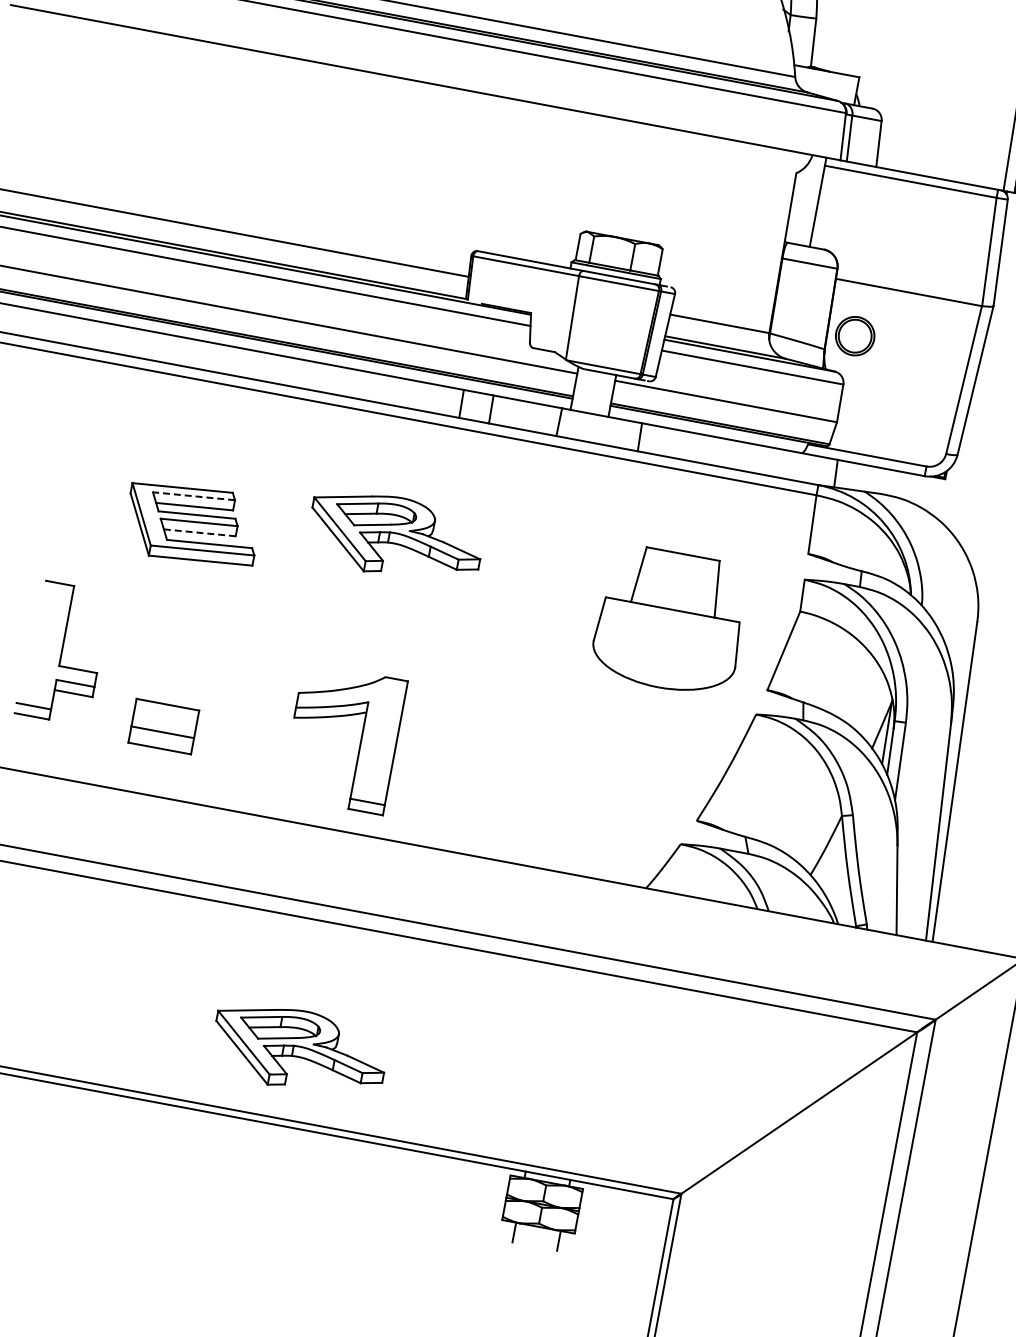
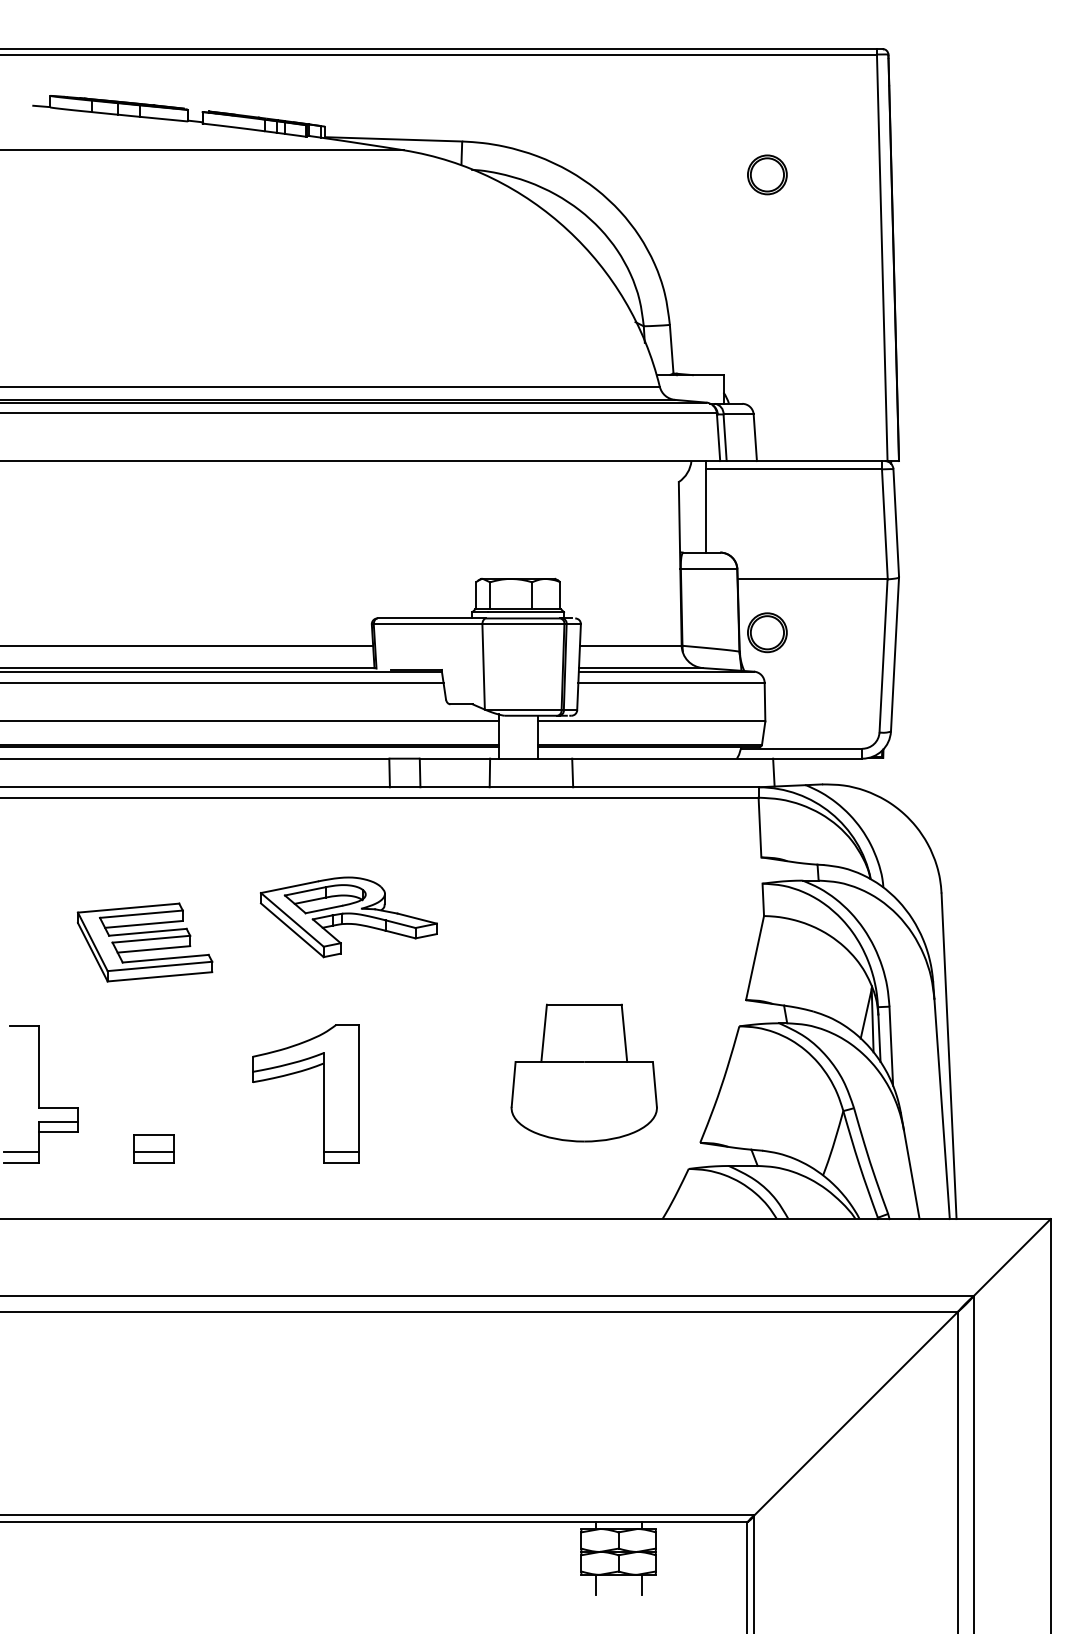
line: (194, 496) -> (141, 914), dashed -> solid
line: (200, 533) -> (154, 949), dashed -> solid
part: (670, 619) -> (583, 1072), moved
part: (163, 726) -> (153, 1148), size x0.62
part: (360, 741) -> (323, 1093), moved
part: (299, 1050) -> (348, 1444), removed

